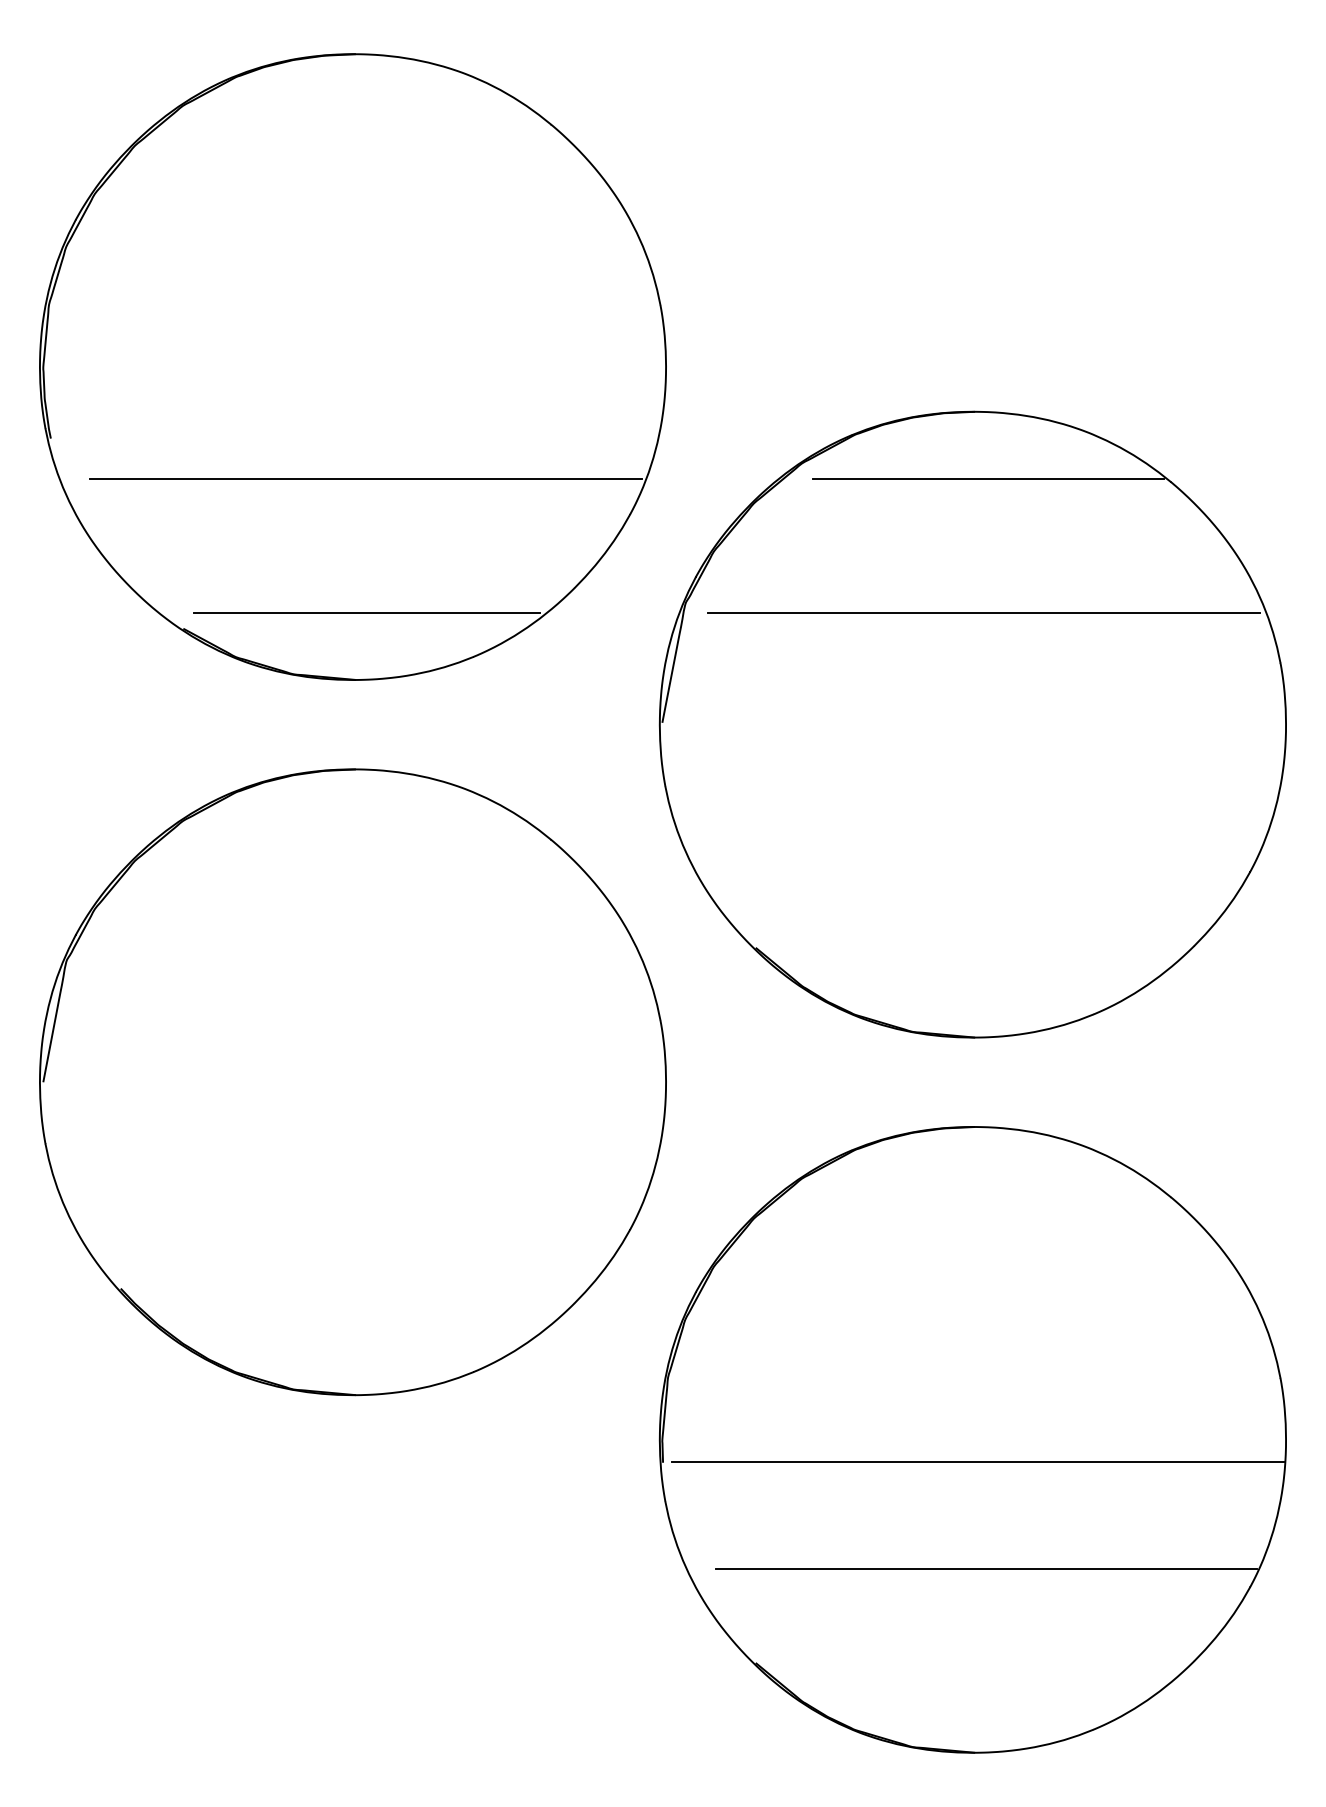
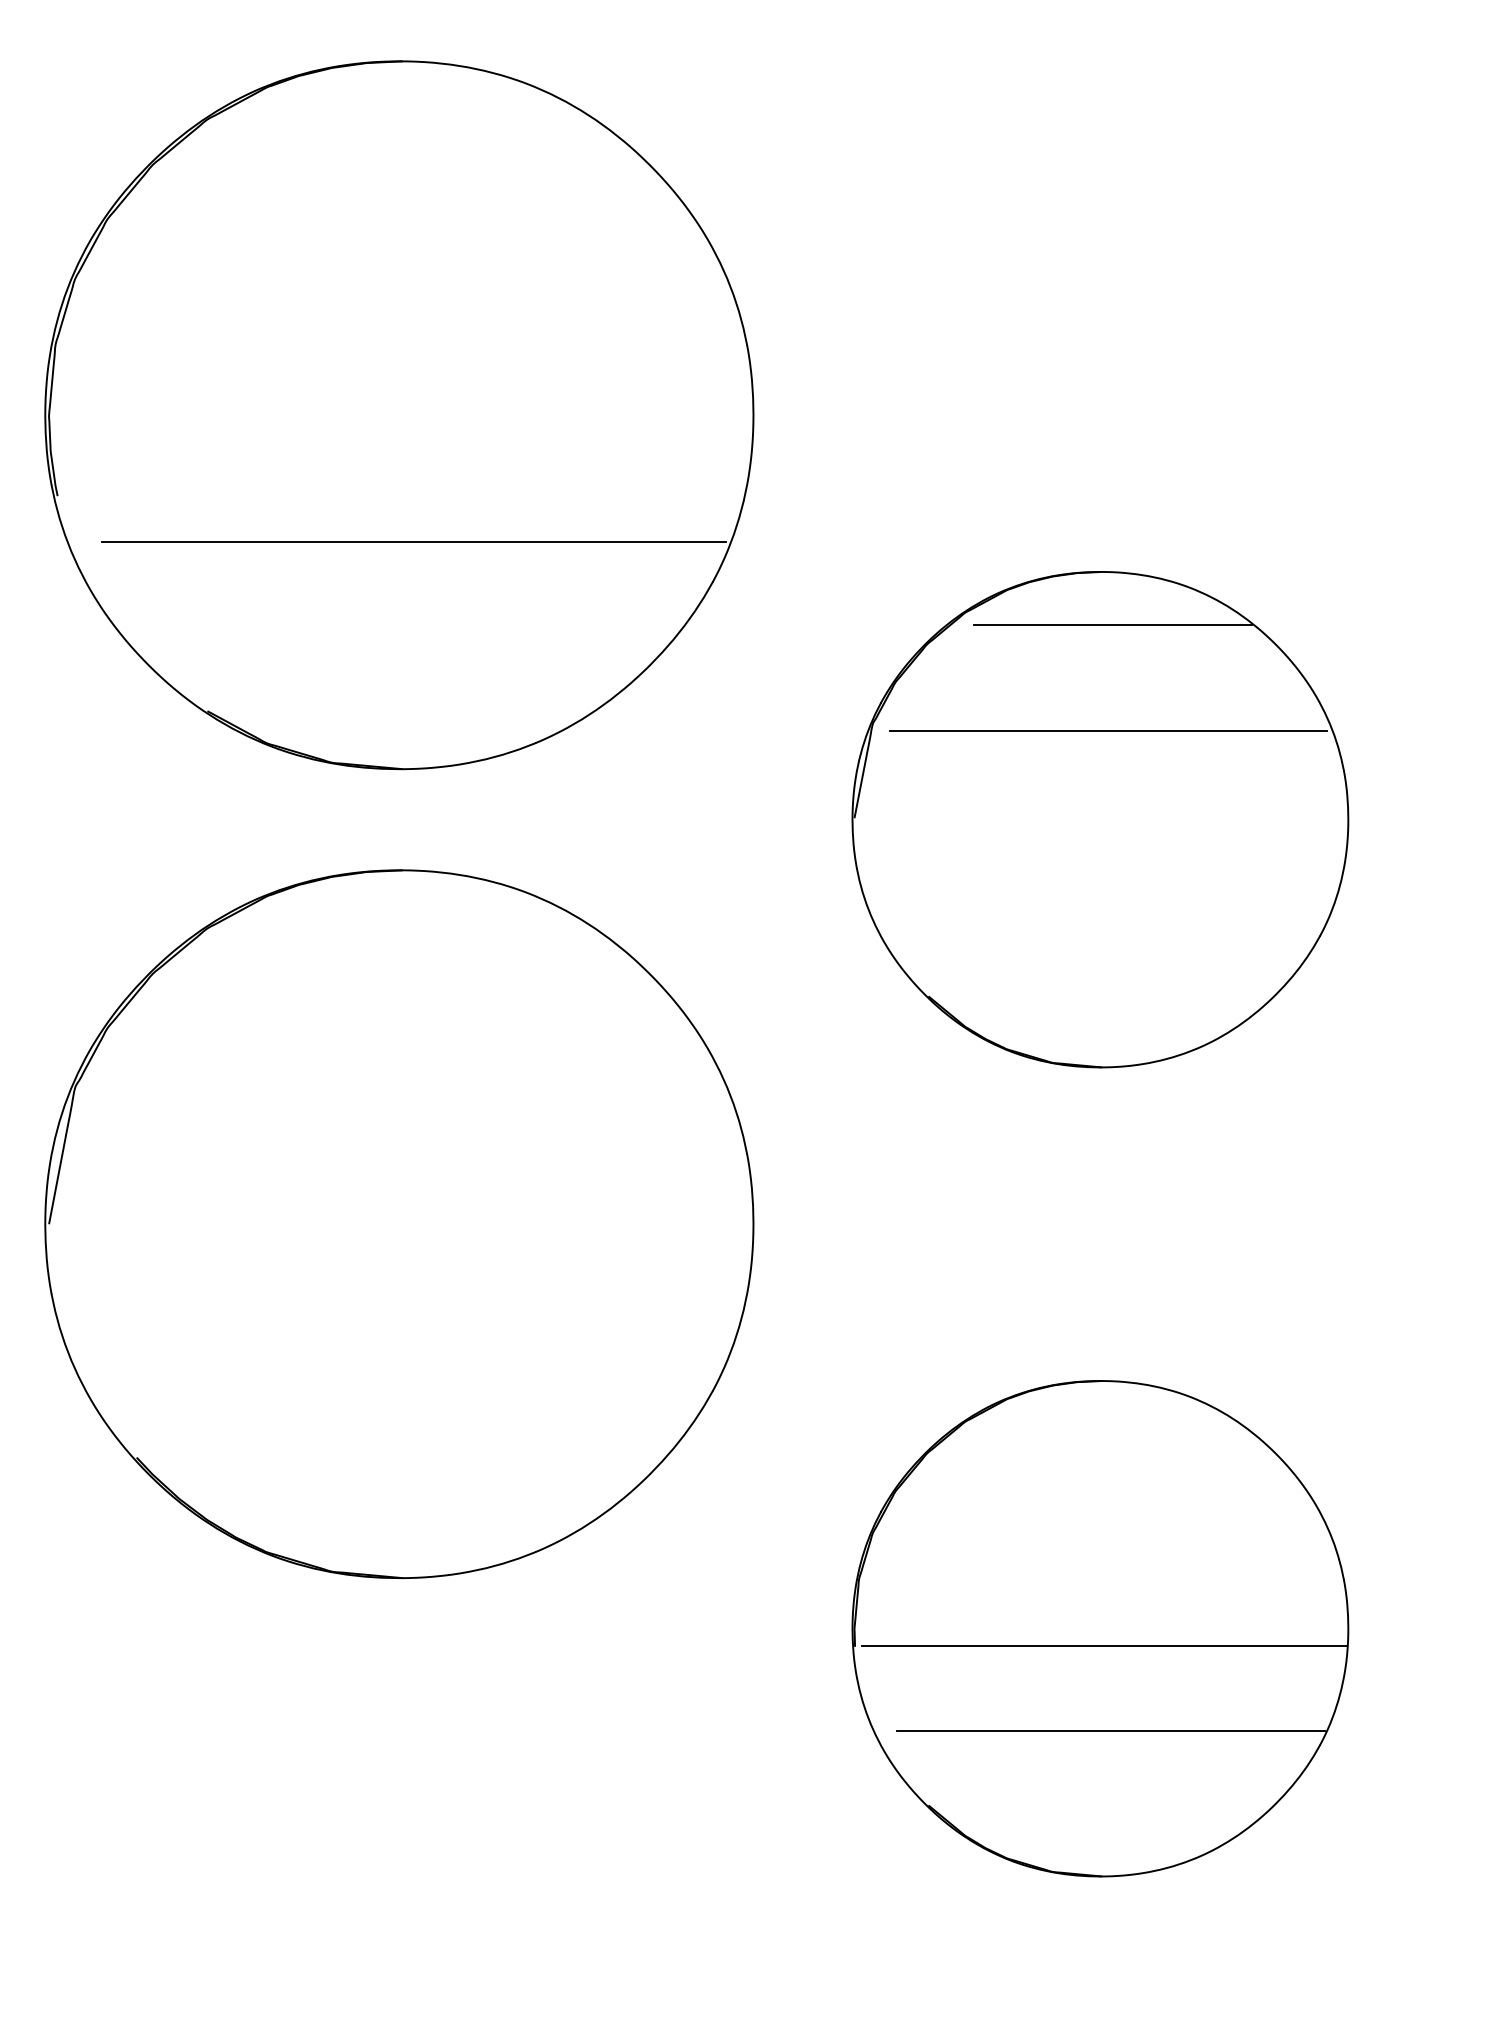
line: (367, 612) -> (415, 692), removed
part: (972, 724) -> (1100, 819), size x0.7
part: (972, 1439) -> (1100, 1628), size x0.7

